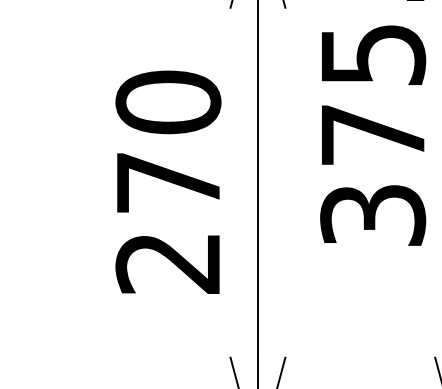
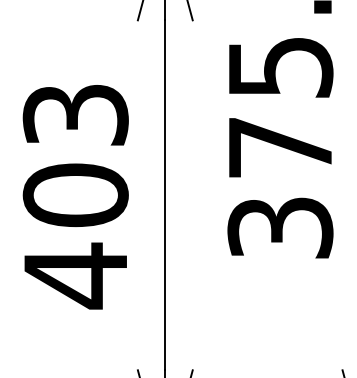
text: (168, 183) -> (75, 196), 270 -> 403

